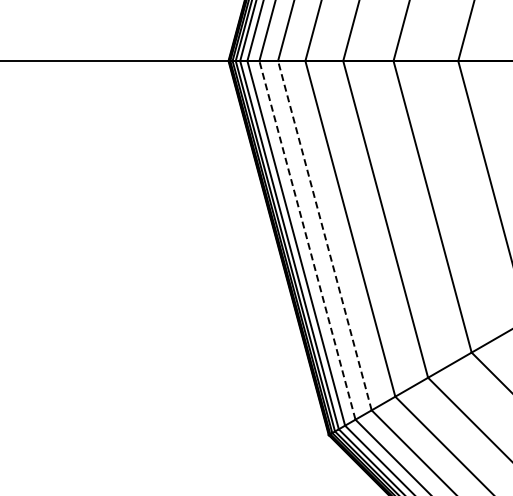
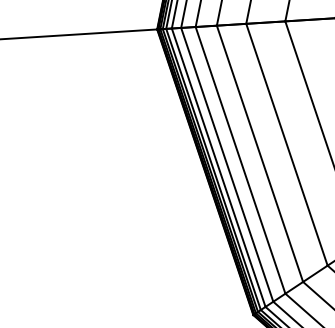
line: (324, 235) -> (240, 160), dashed -> solid
line: (307, 240) -> (227, 164), dashed -> solid

